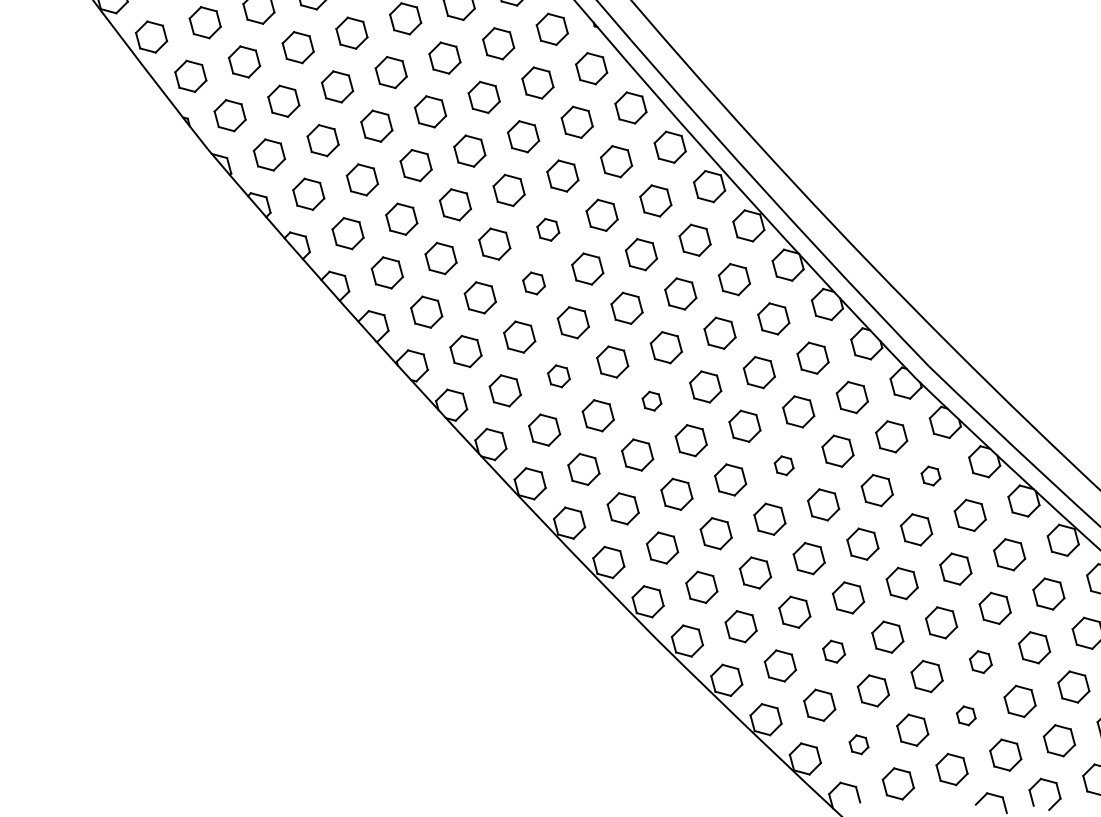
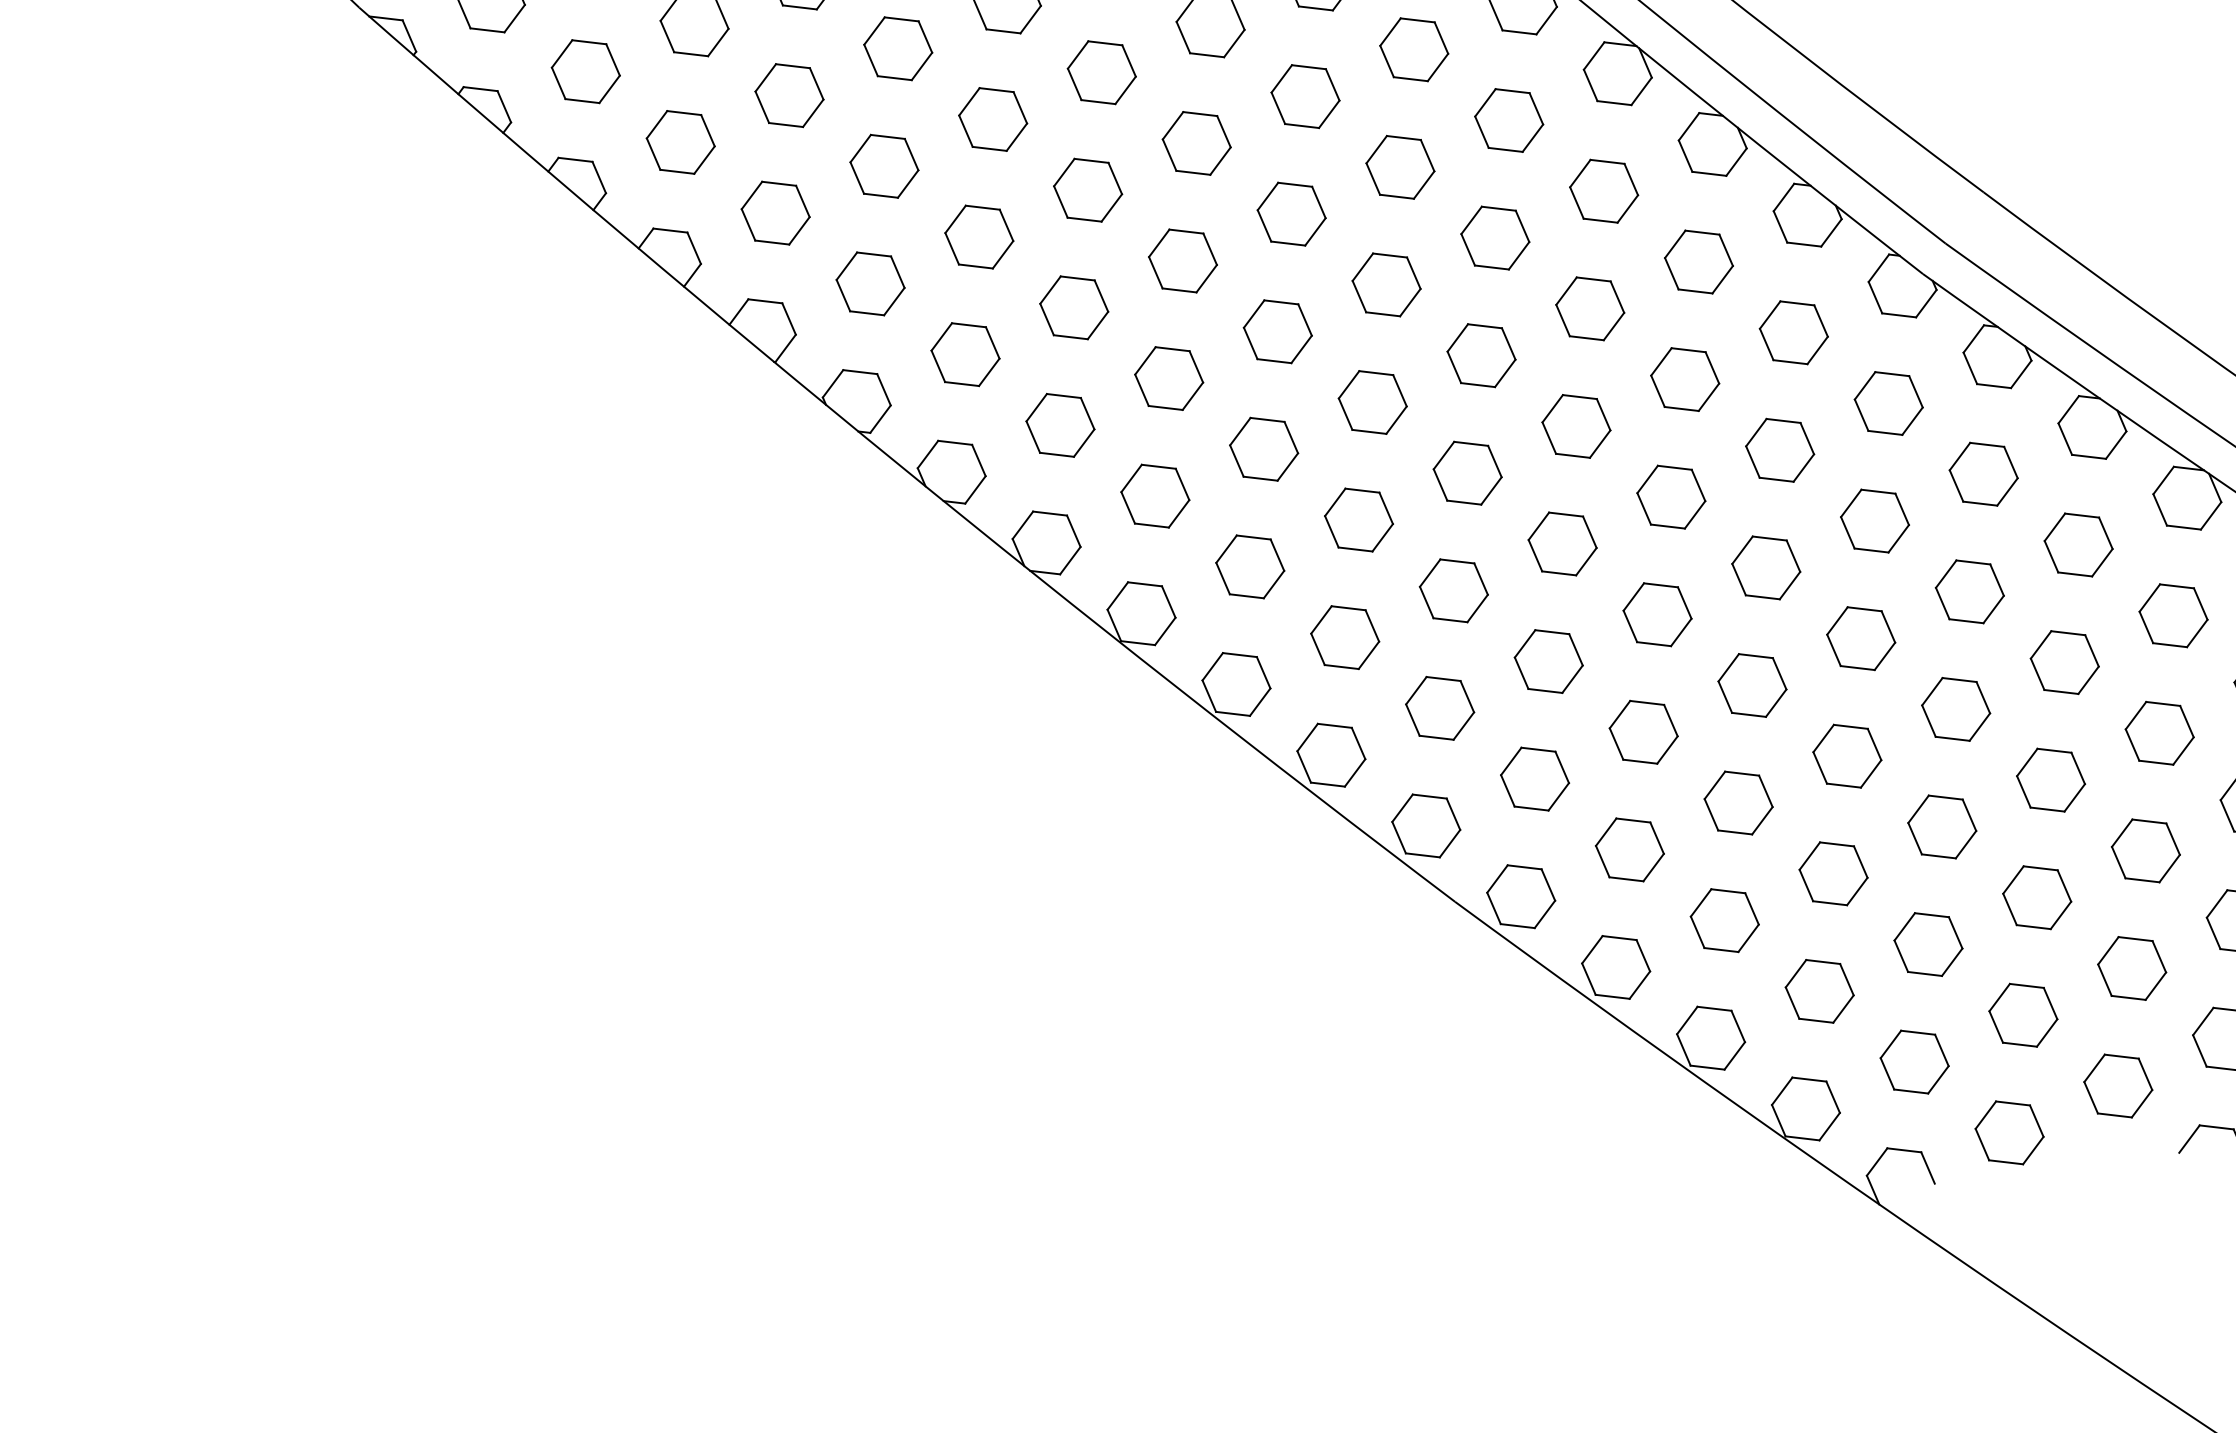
part: (547, 229) -> (1099, 72), size x1.43
part: (533, 283) -> (1086, 190), size x1.43
part: (558, 375) -> (1167, 376), size x1.43
part: (651, 400) -> (1371, 400), size x1.67
part: (783, 465) -> (1669, 497), size x1.67
part: (930, 475) -> (1982, 473), size x1.67
part: (833, 651) -> (1832, 873), size x1.43
part: (980, 661) -> (2145, 849), size x1.43
part: (965, 715) -> (2130, 968), size x1.67
part: (858, 744) -> (1913, 1062), size x1.67

